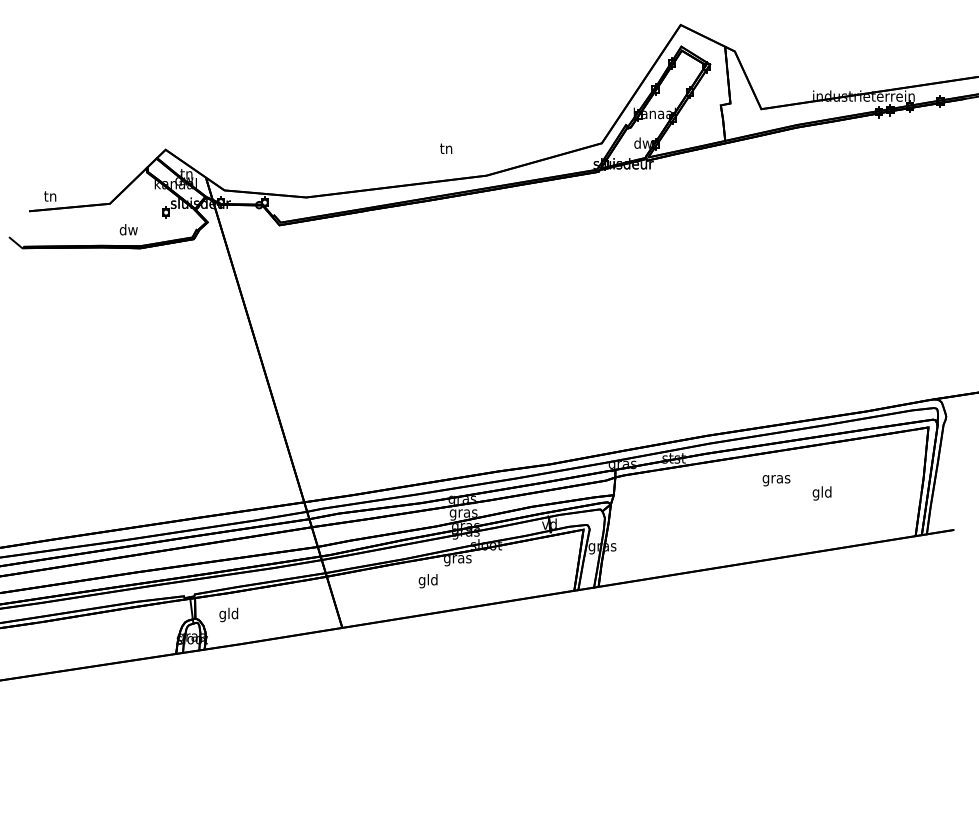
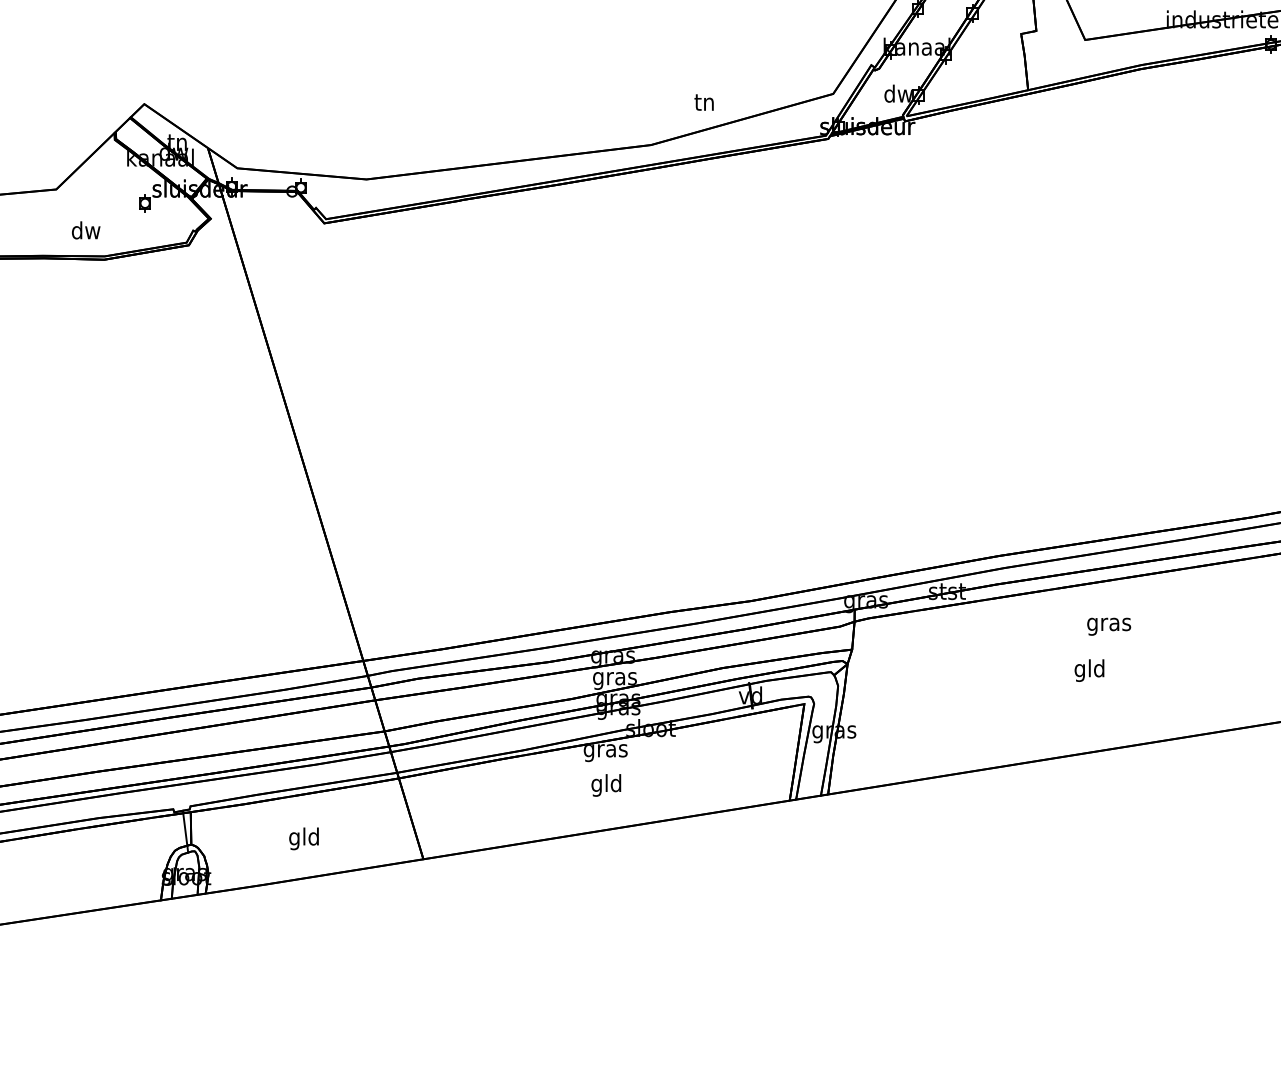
text: (446, 148) -> (704, 102), moved
text: (821, 493) -> (1088, 670), moved
text: (427, 581) -> (605, 785), moved
text: (228, 614) -> (303, 838), moved

